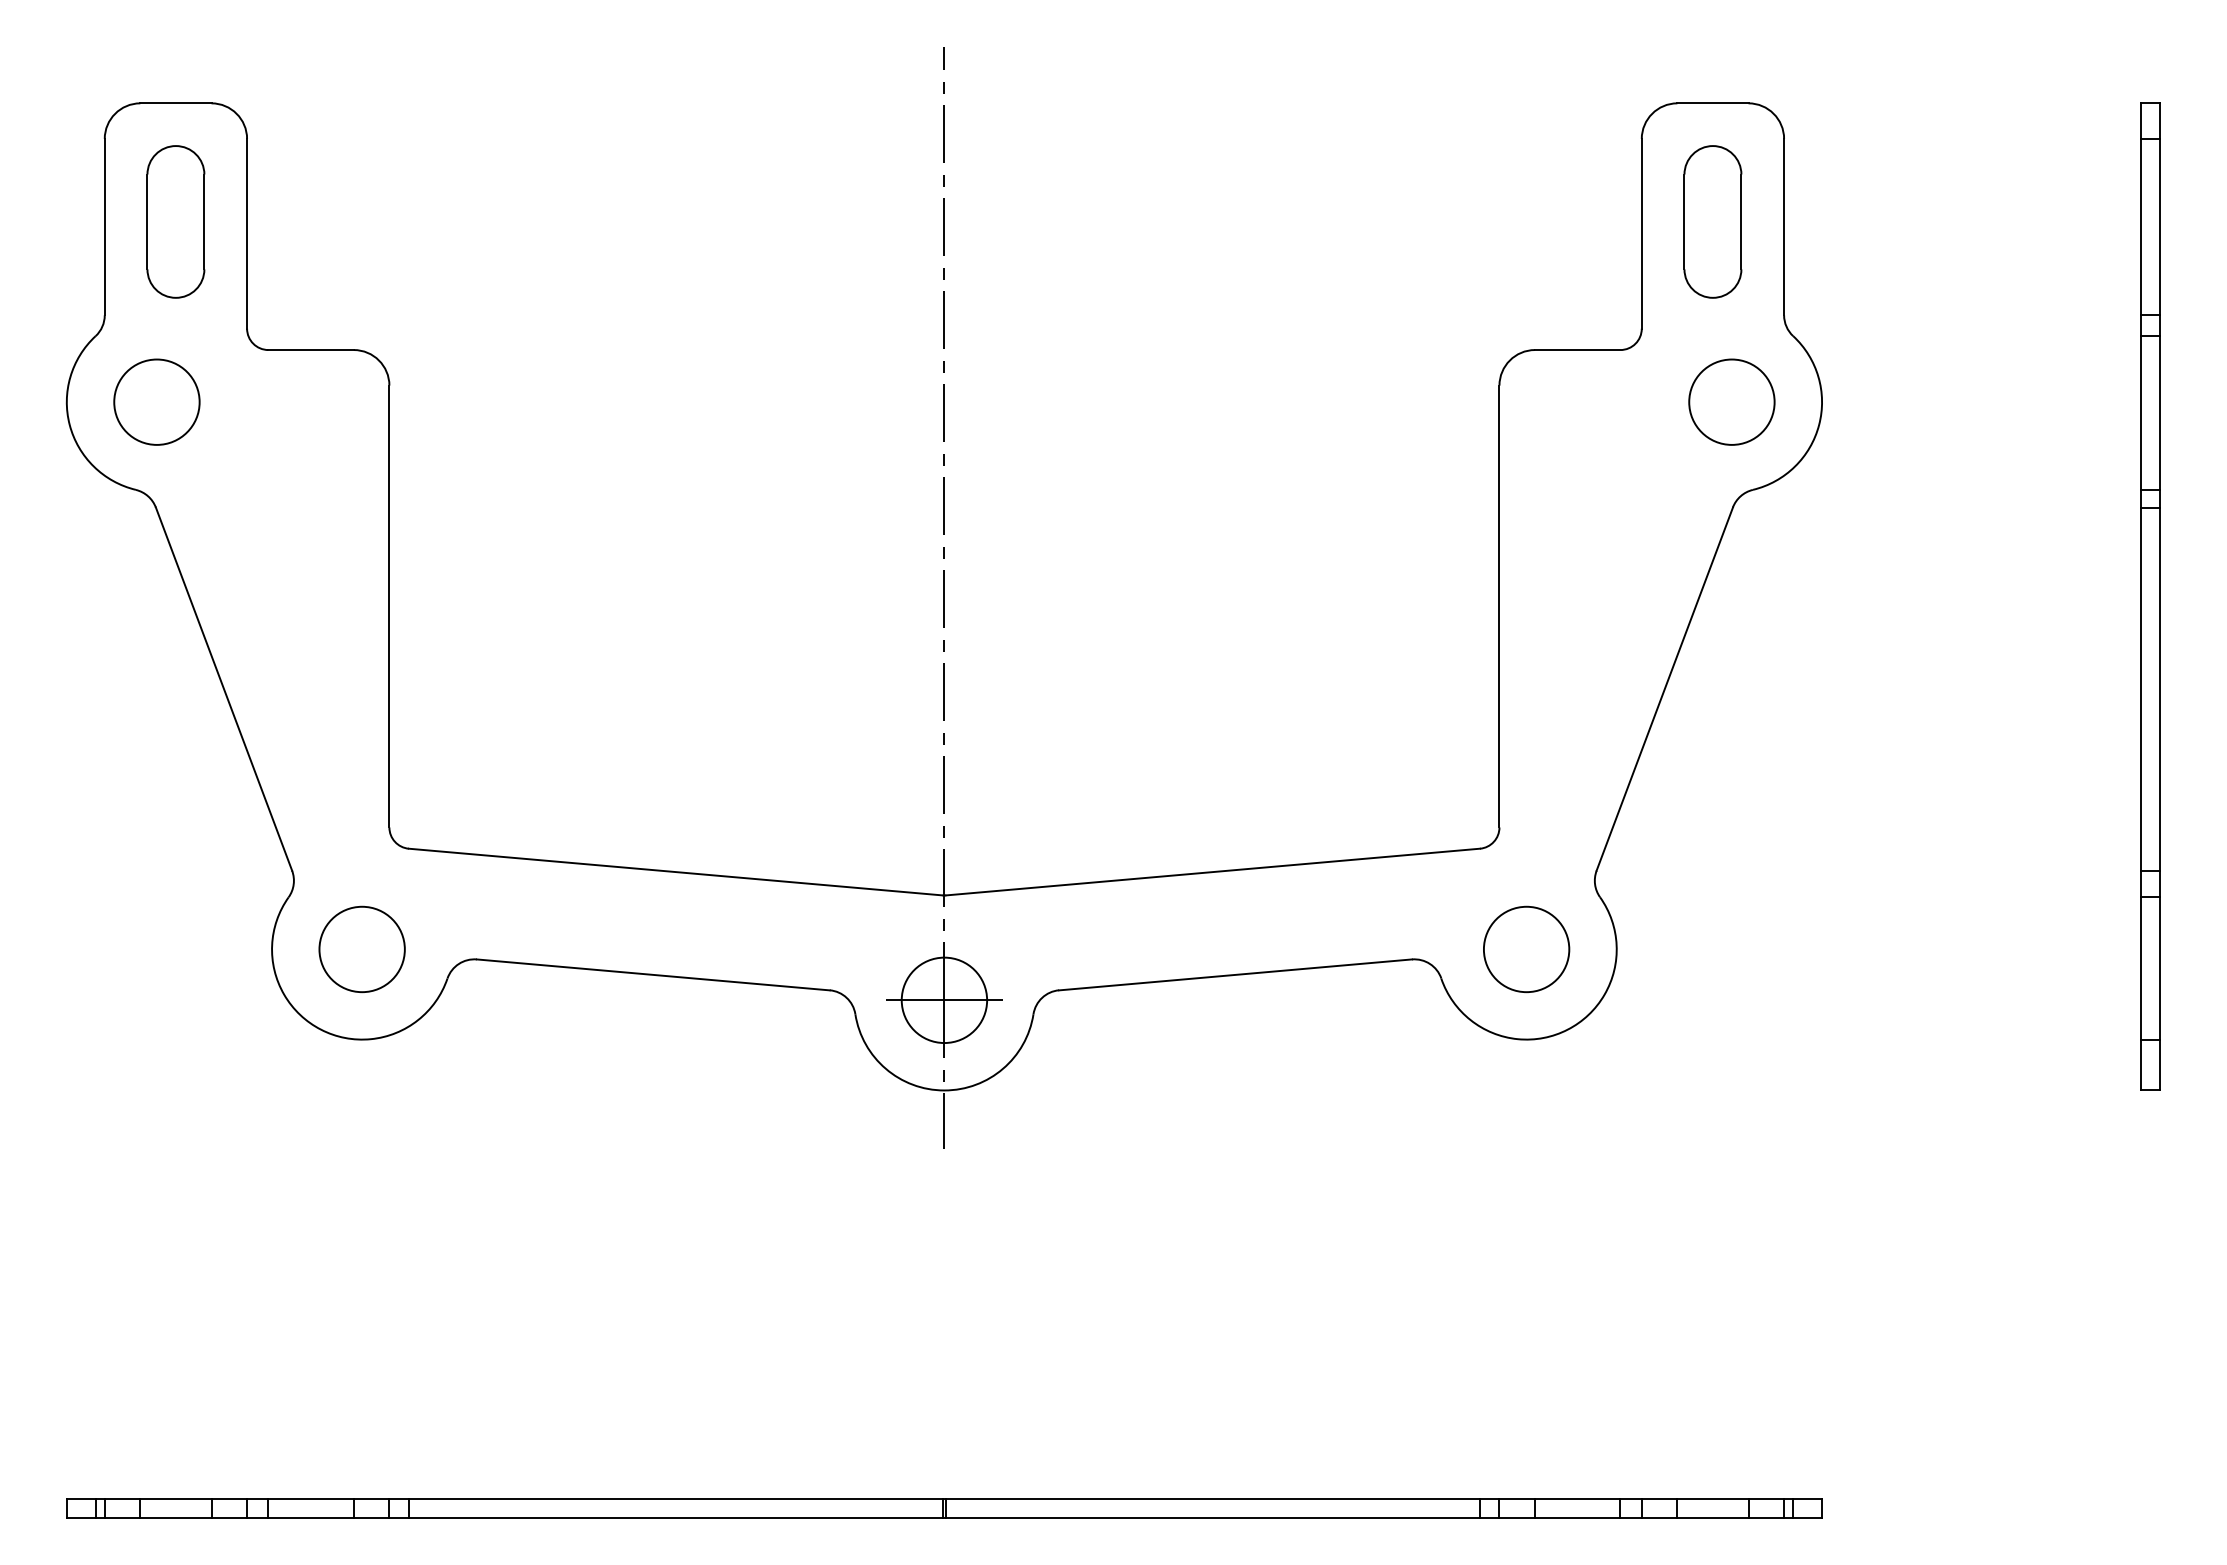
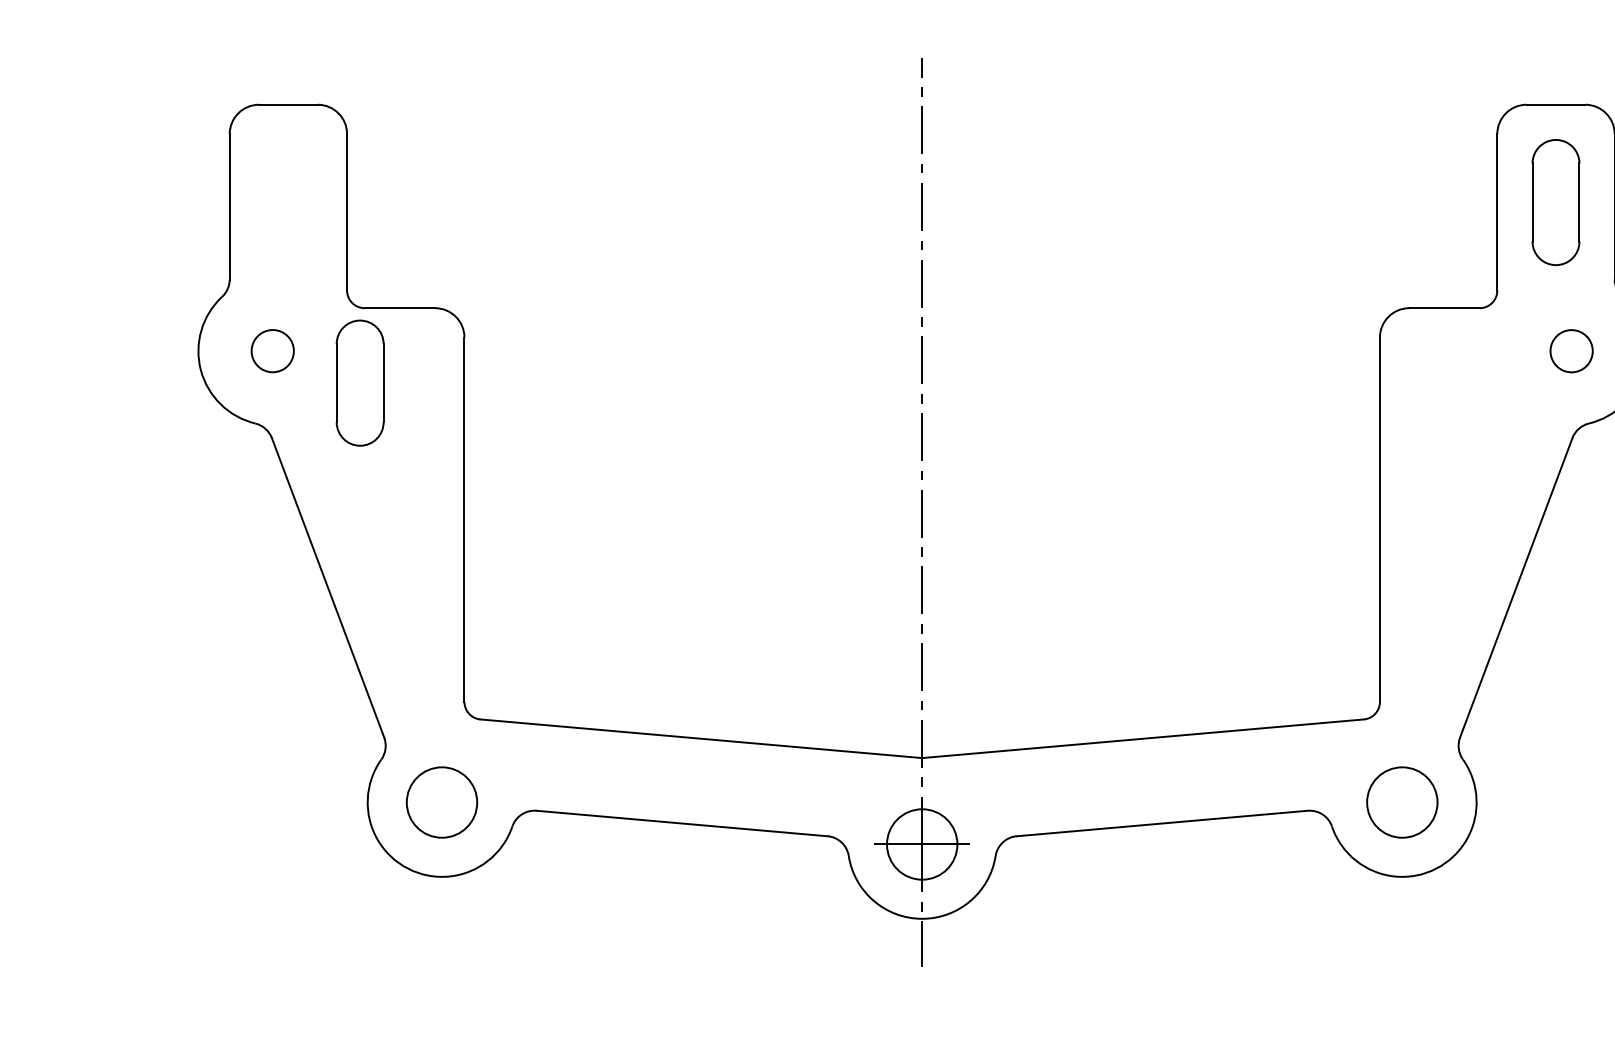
part: (175, 221) -> (359, 382), moved
circle: (156, 401) -> (272, 350), size x0.6
circle: (1731, 401) -> (1571, 350), size x0.6

